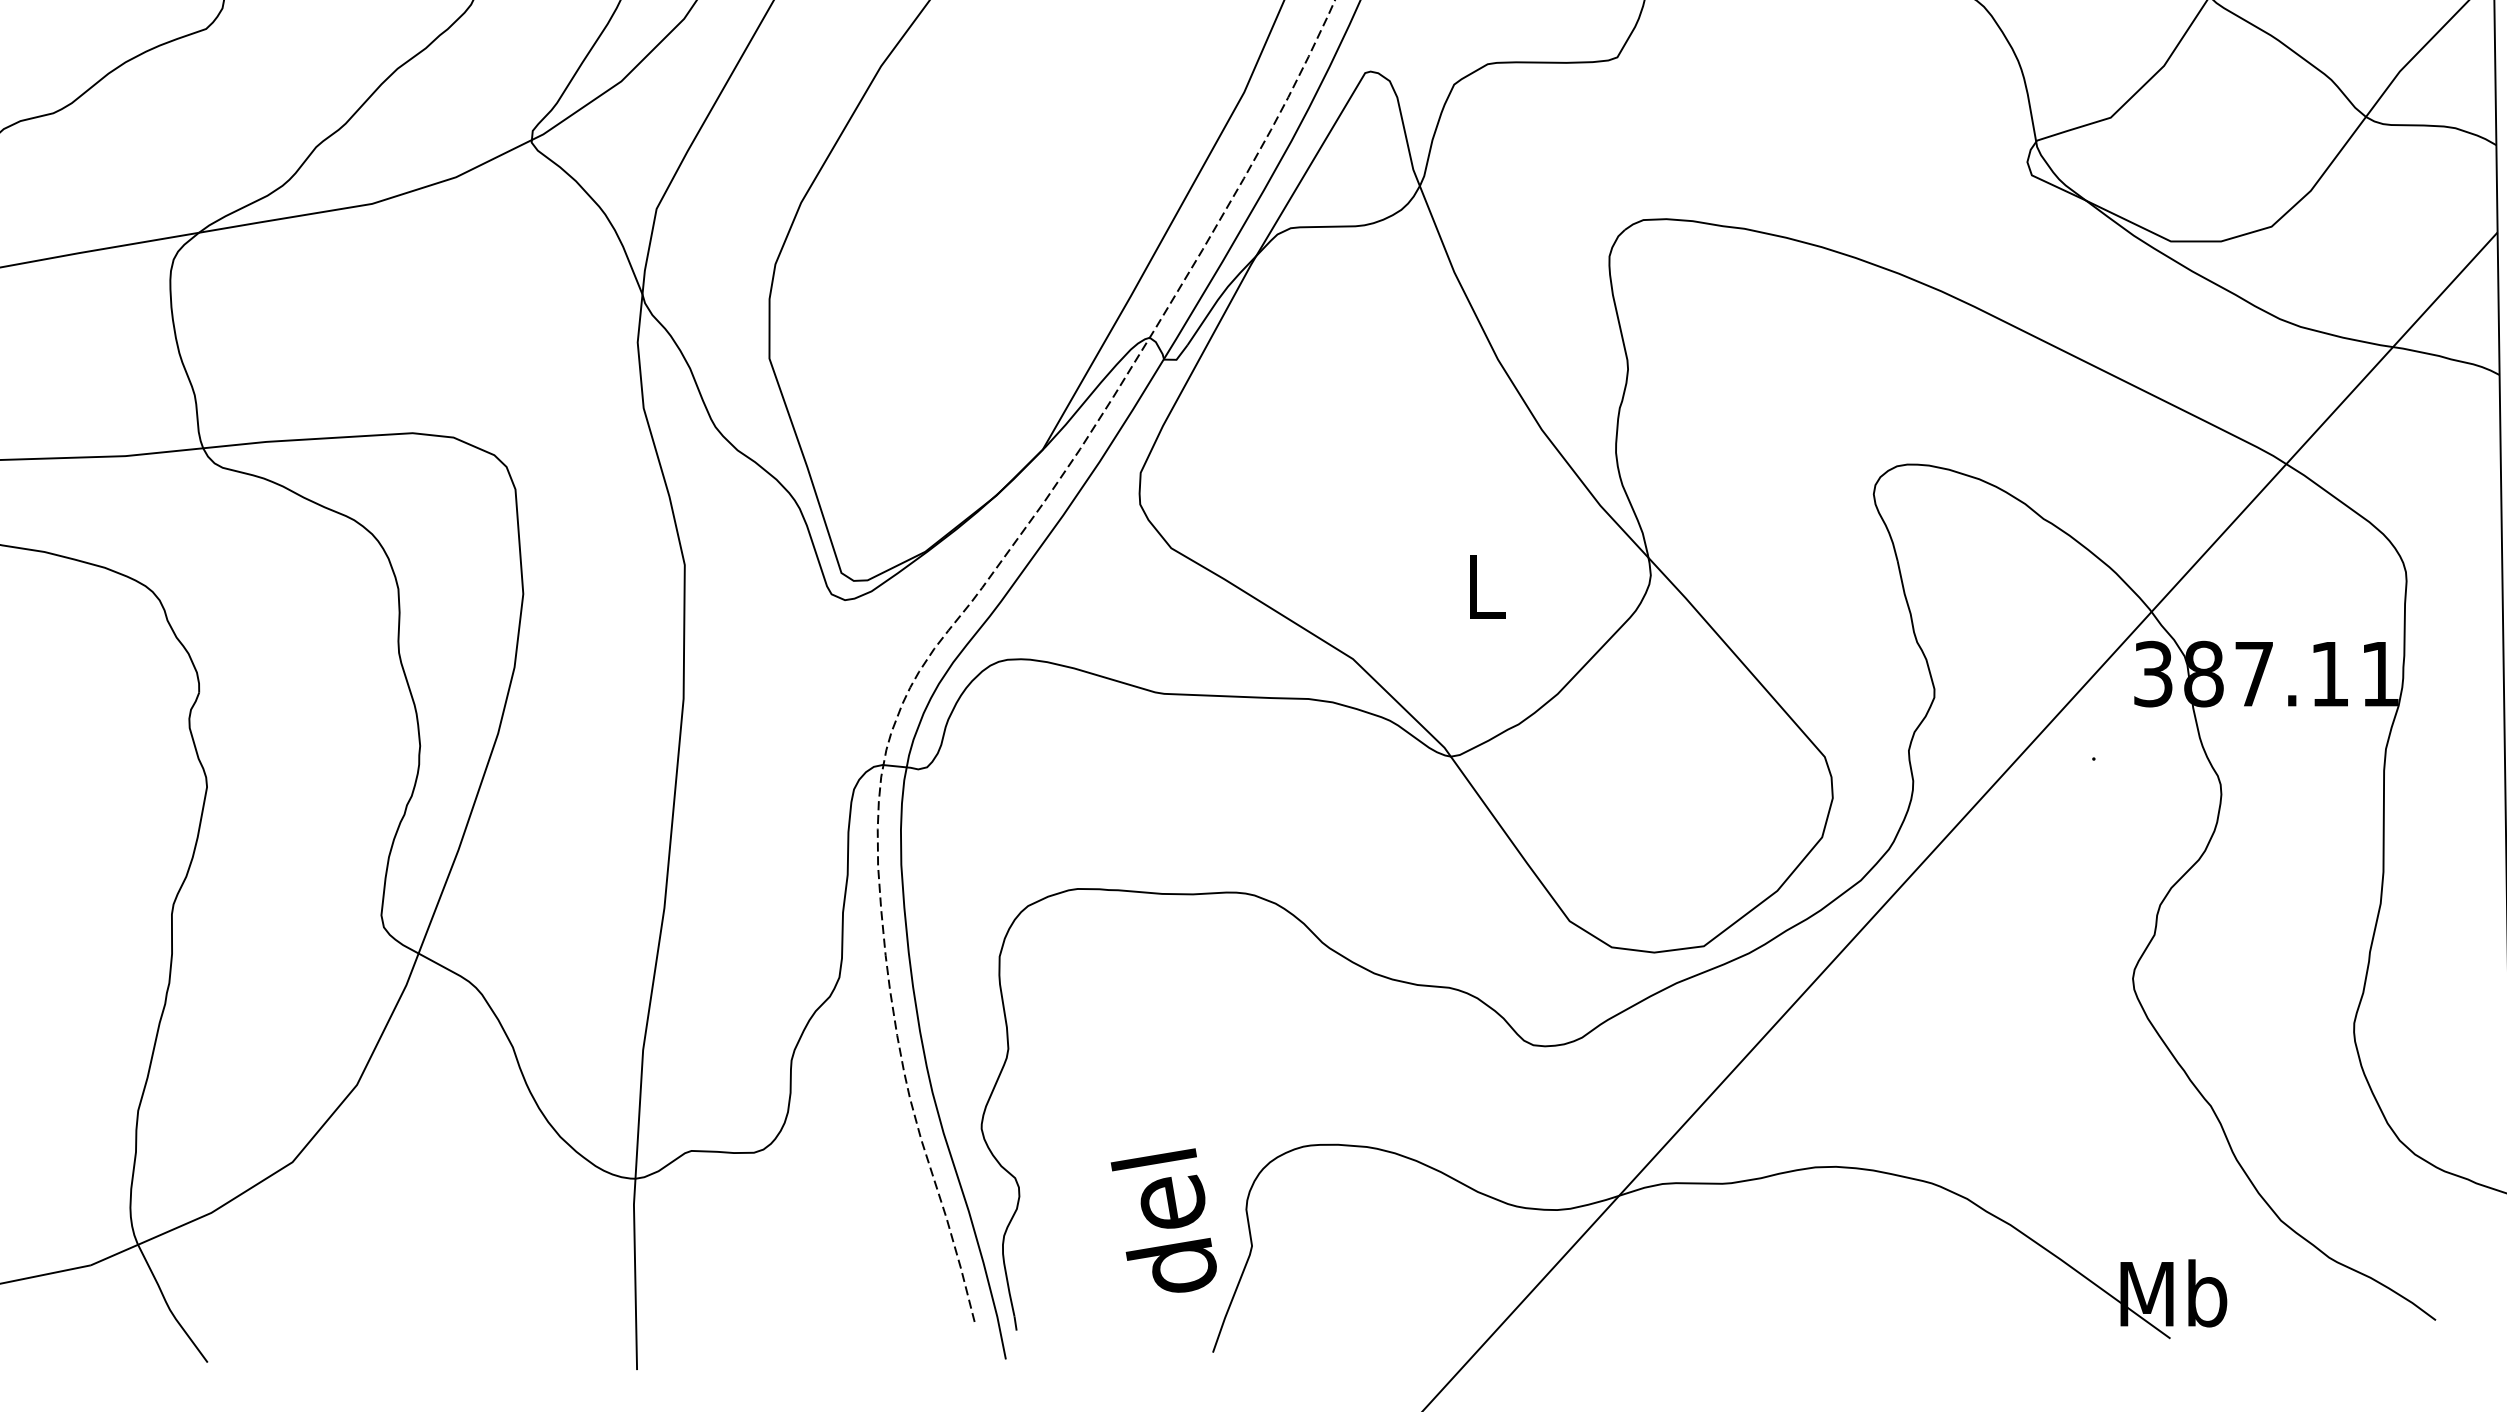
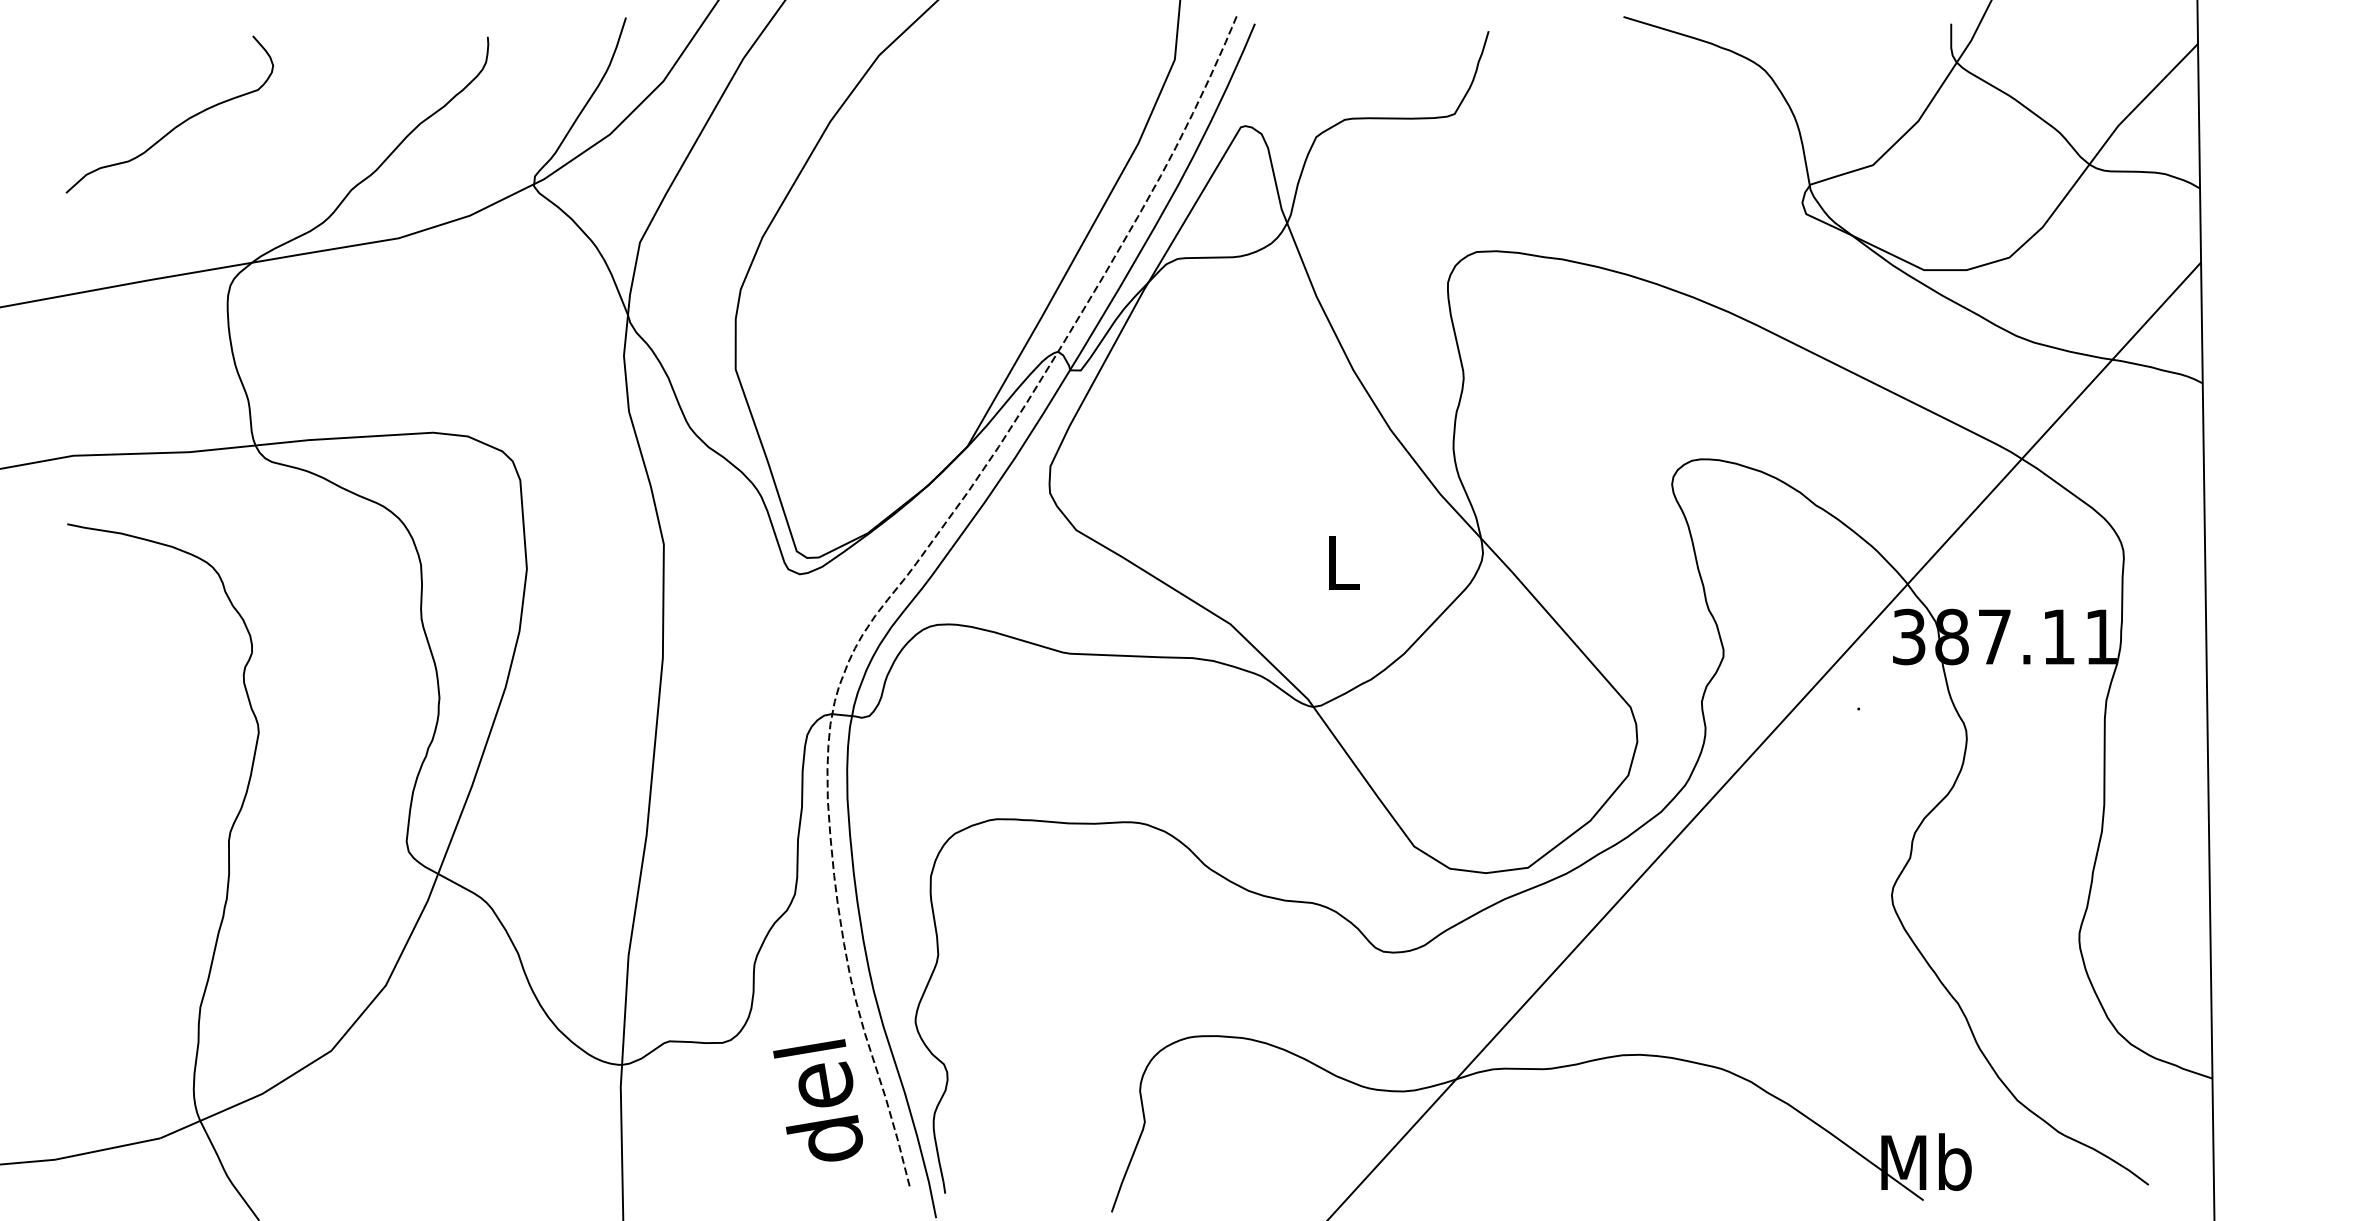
text: (1164, 1220) -> (818, 1100), moved

